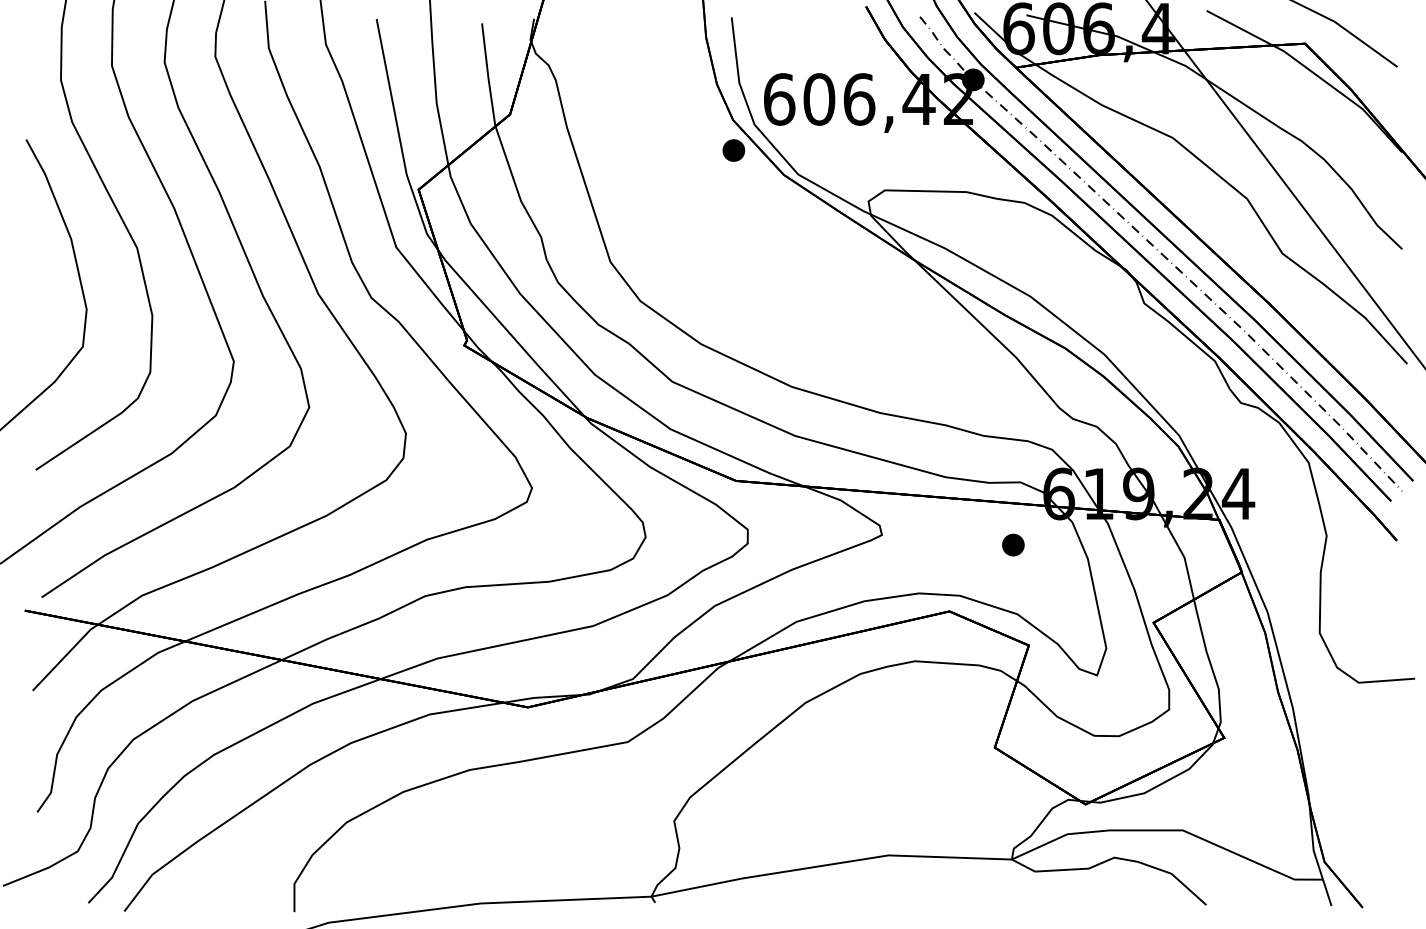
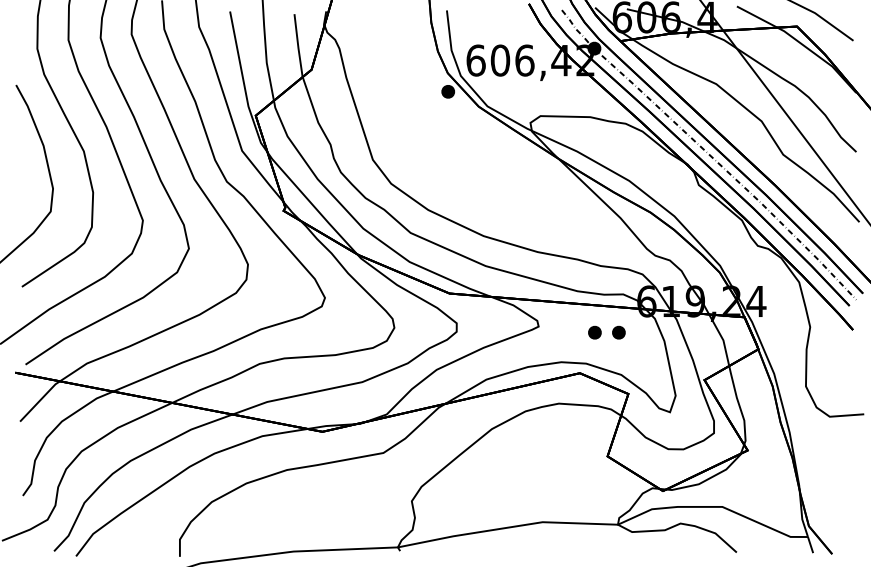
part: (973, 544) -> (594, 332), added

